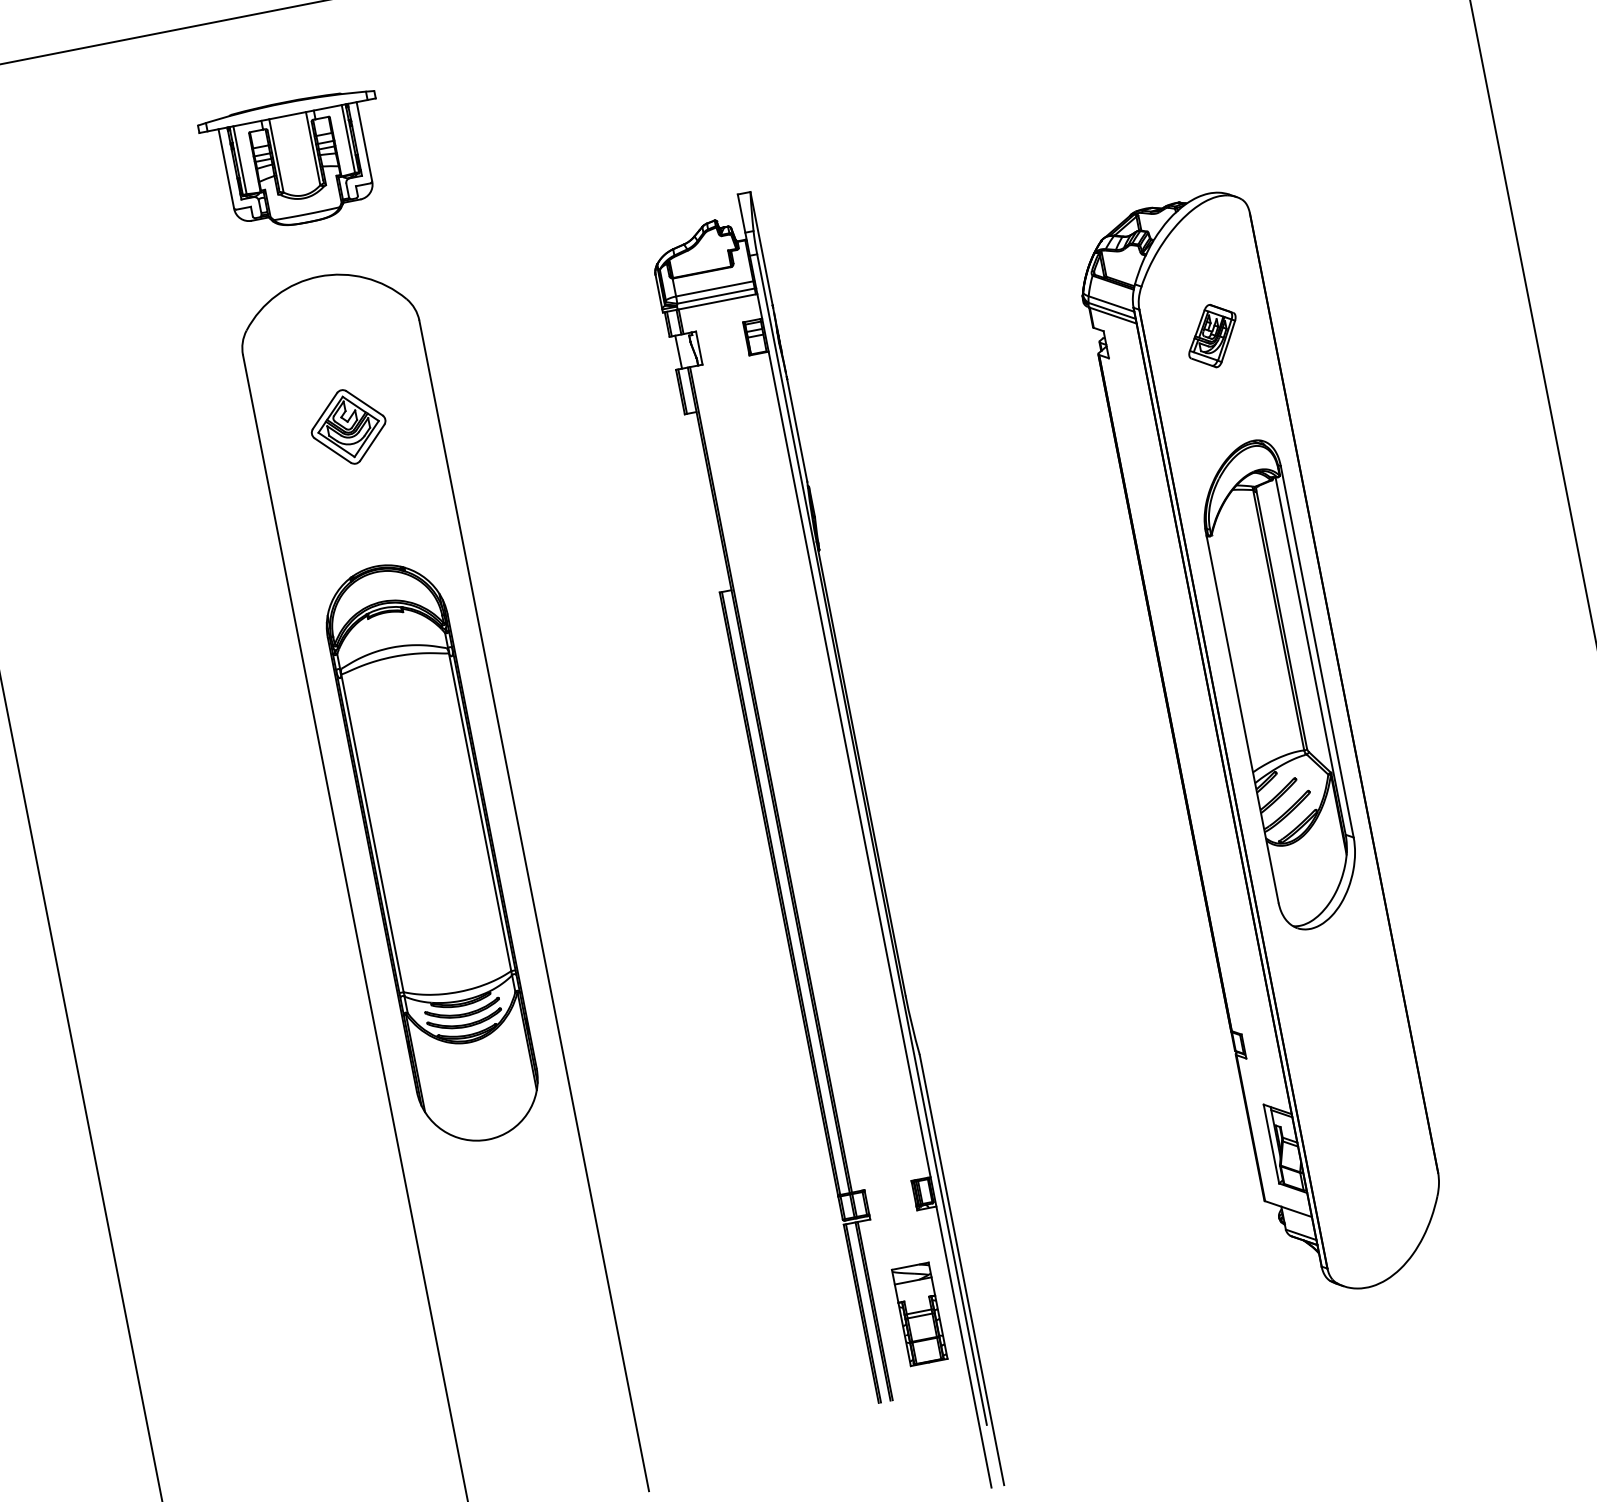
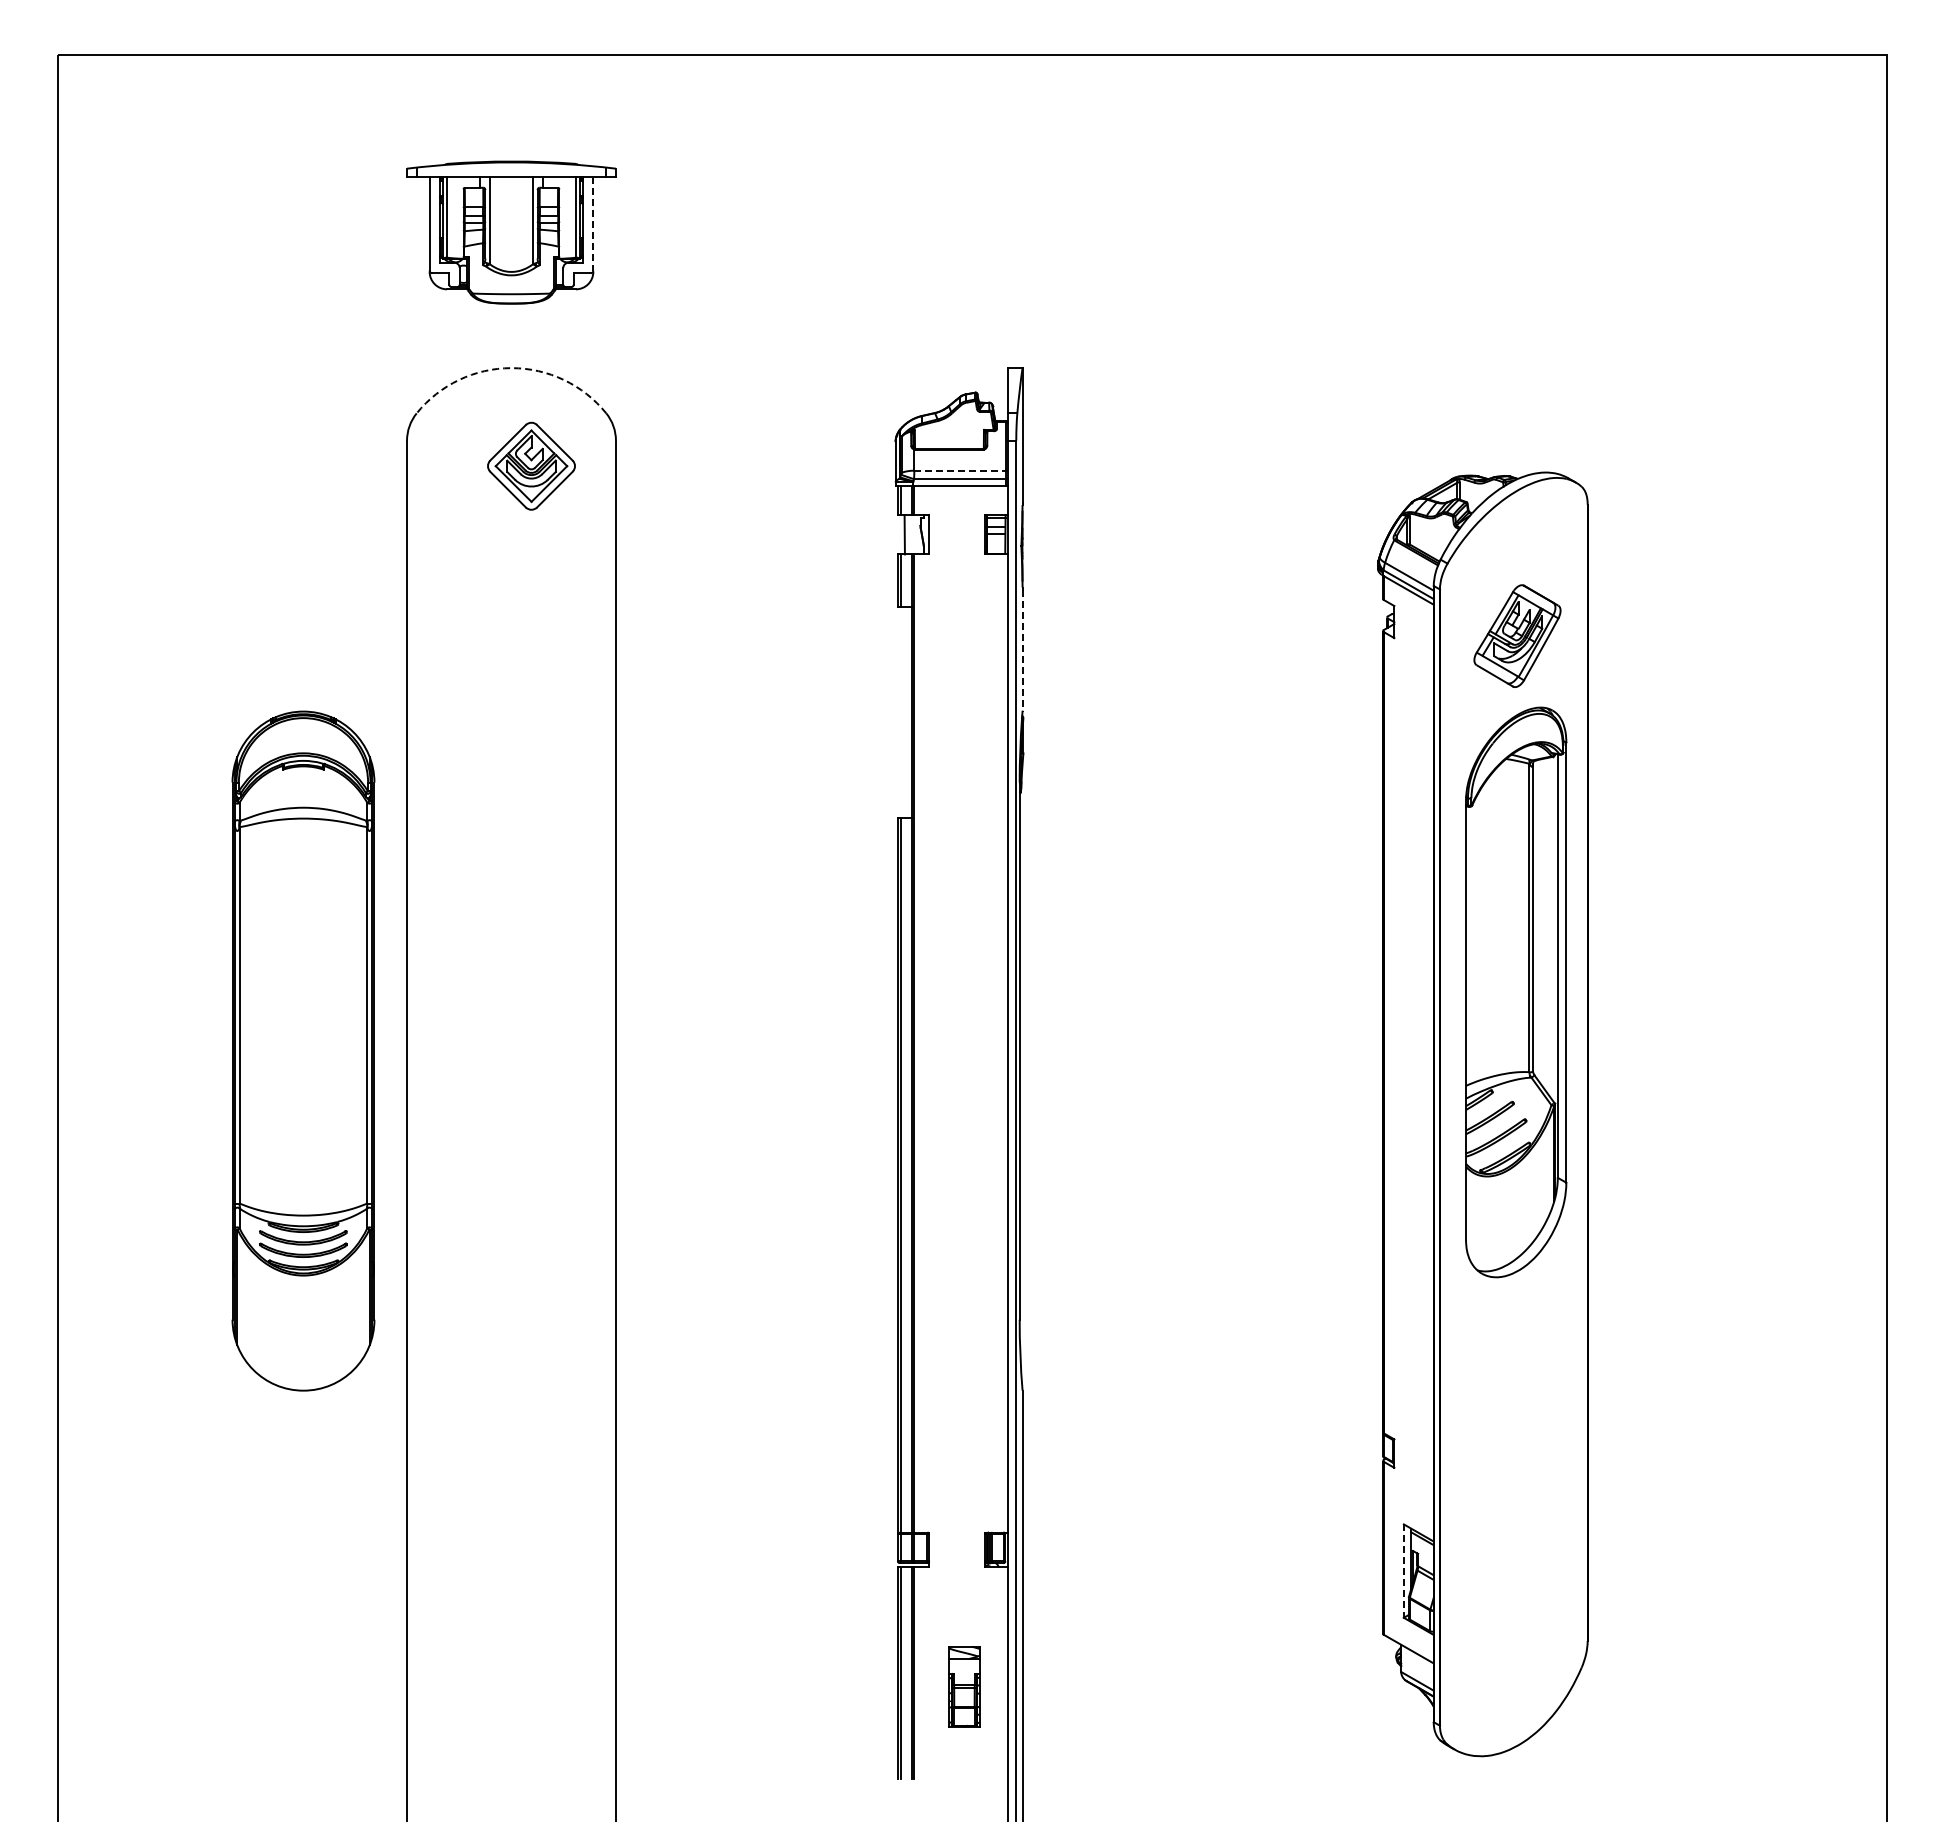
line: (364, 141) -> (593, 224), solid -> dashed
arc: (319, 276) -> (511, 368), solid -> dashed
line: (715, 288) -> (960, 470), solid -> dashed
part: (1212, 335) -> (1517, 635), size x1.4
part: (348, 426) -> (531, 465), moved
line: (797, 430) -> (1022, 650), solid -> dashed
part: (1280, 685) -> (1516, 992), moved
part: (432, 852) -> (303, 1050), moved
line: (1271, 1144) -> (1403, 1571), solid -> dashed
part: (919, 1314) -> (964, 1686), size x0.7

